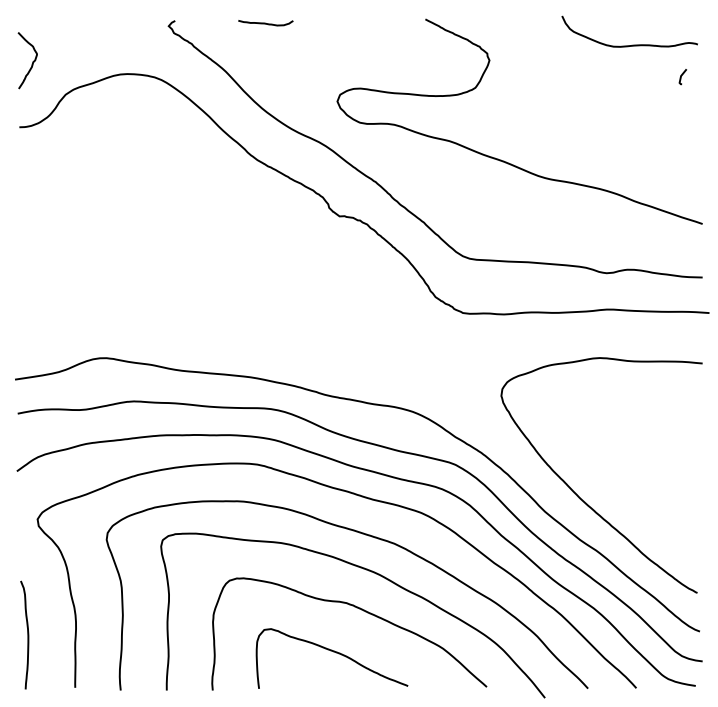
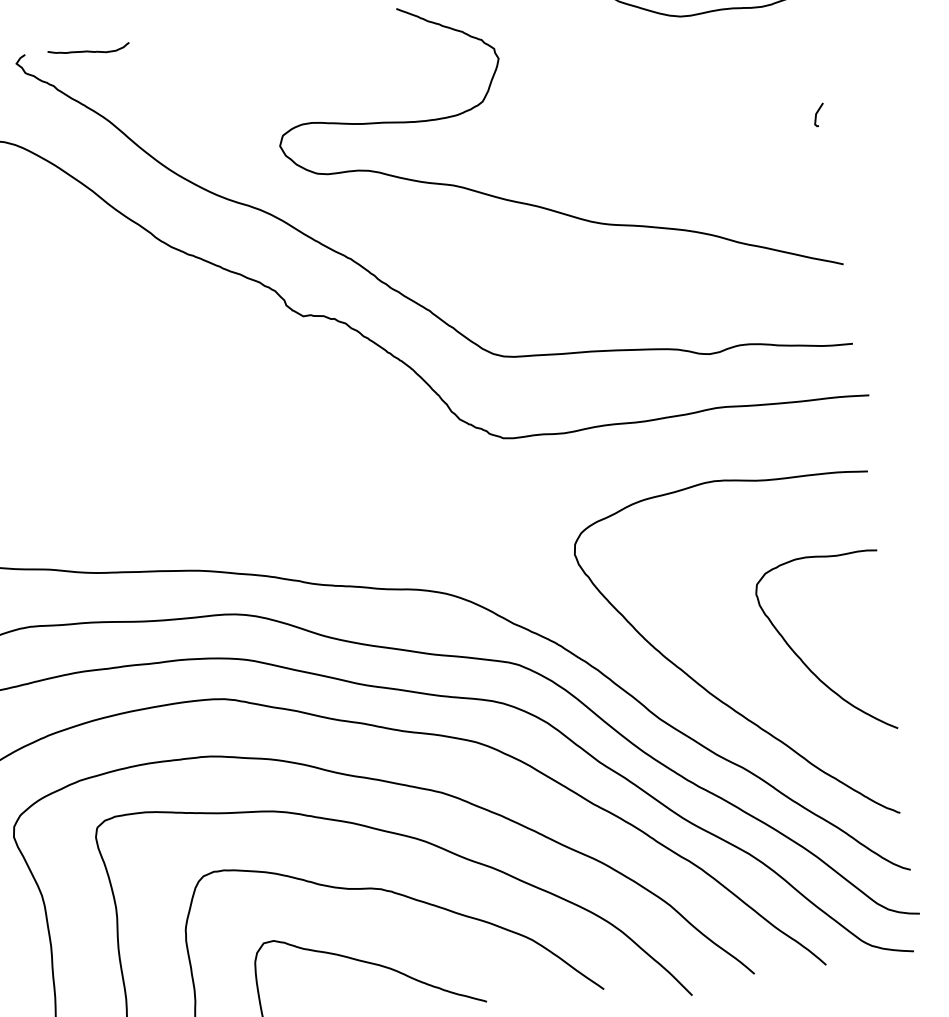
curve: (265, 23) -> (88, 51), moved
line: (681, 77) -> (816, 116), moved
curve: (644, 482) -> (802, 658), added

